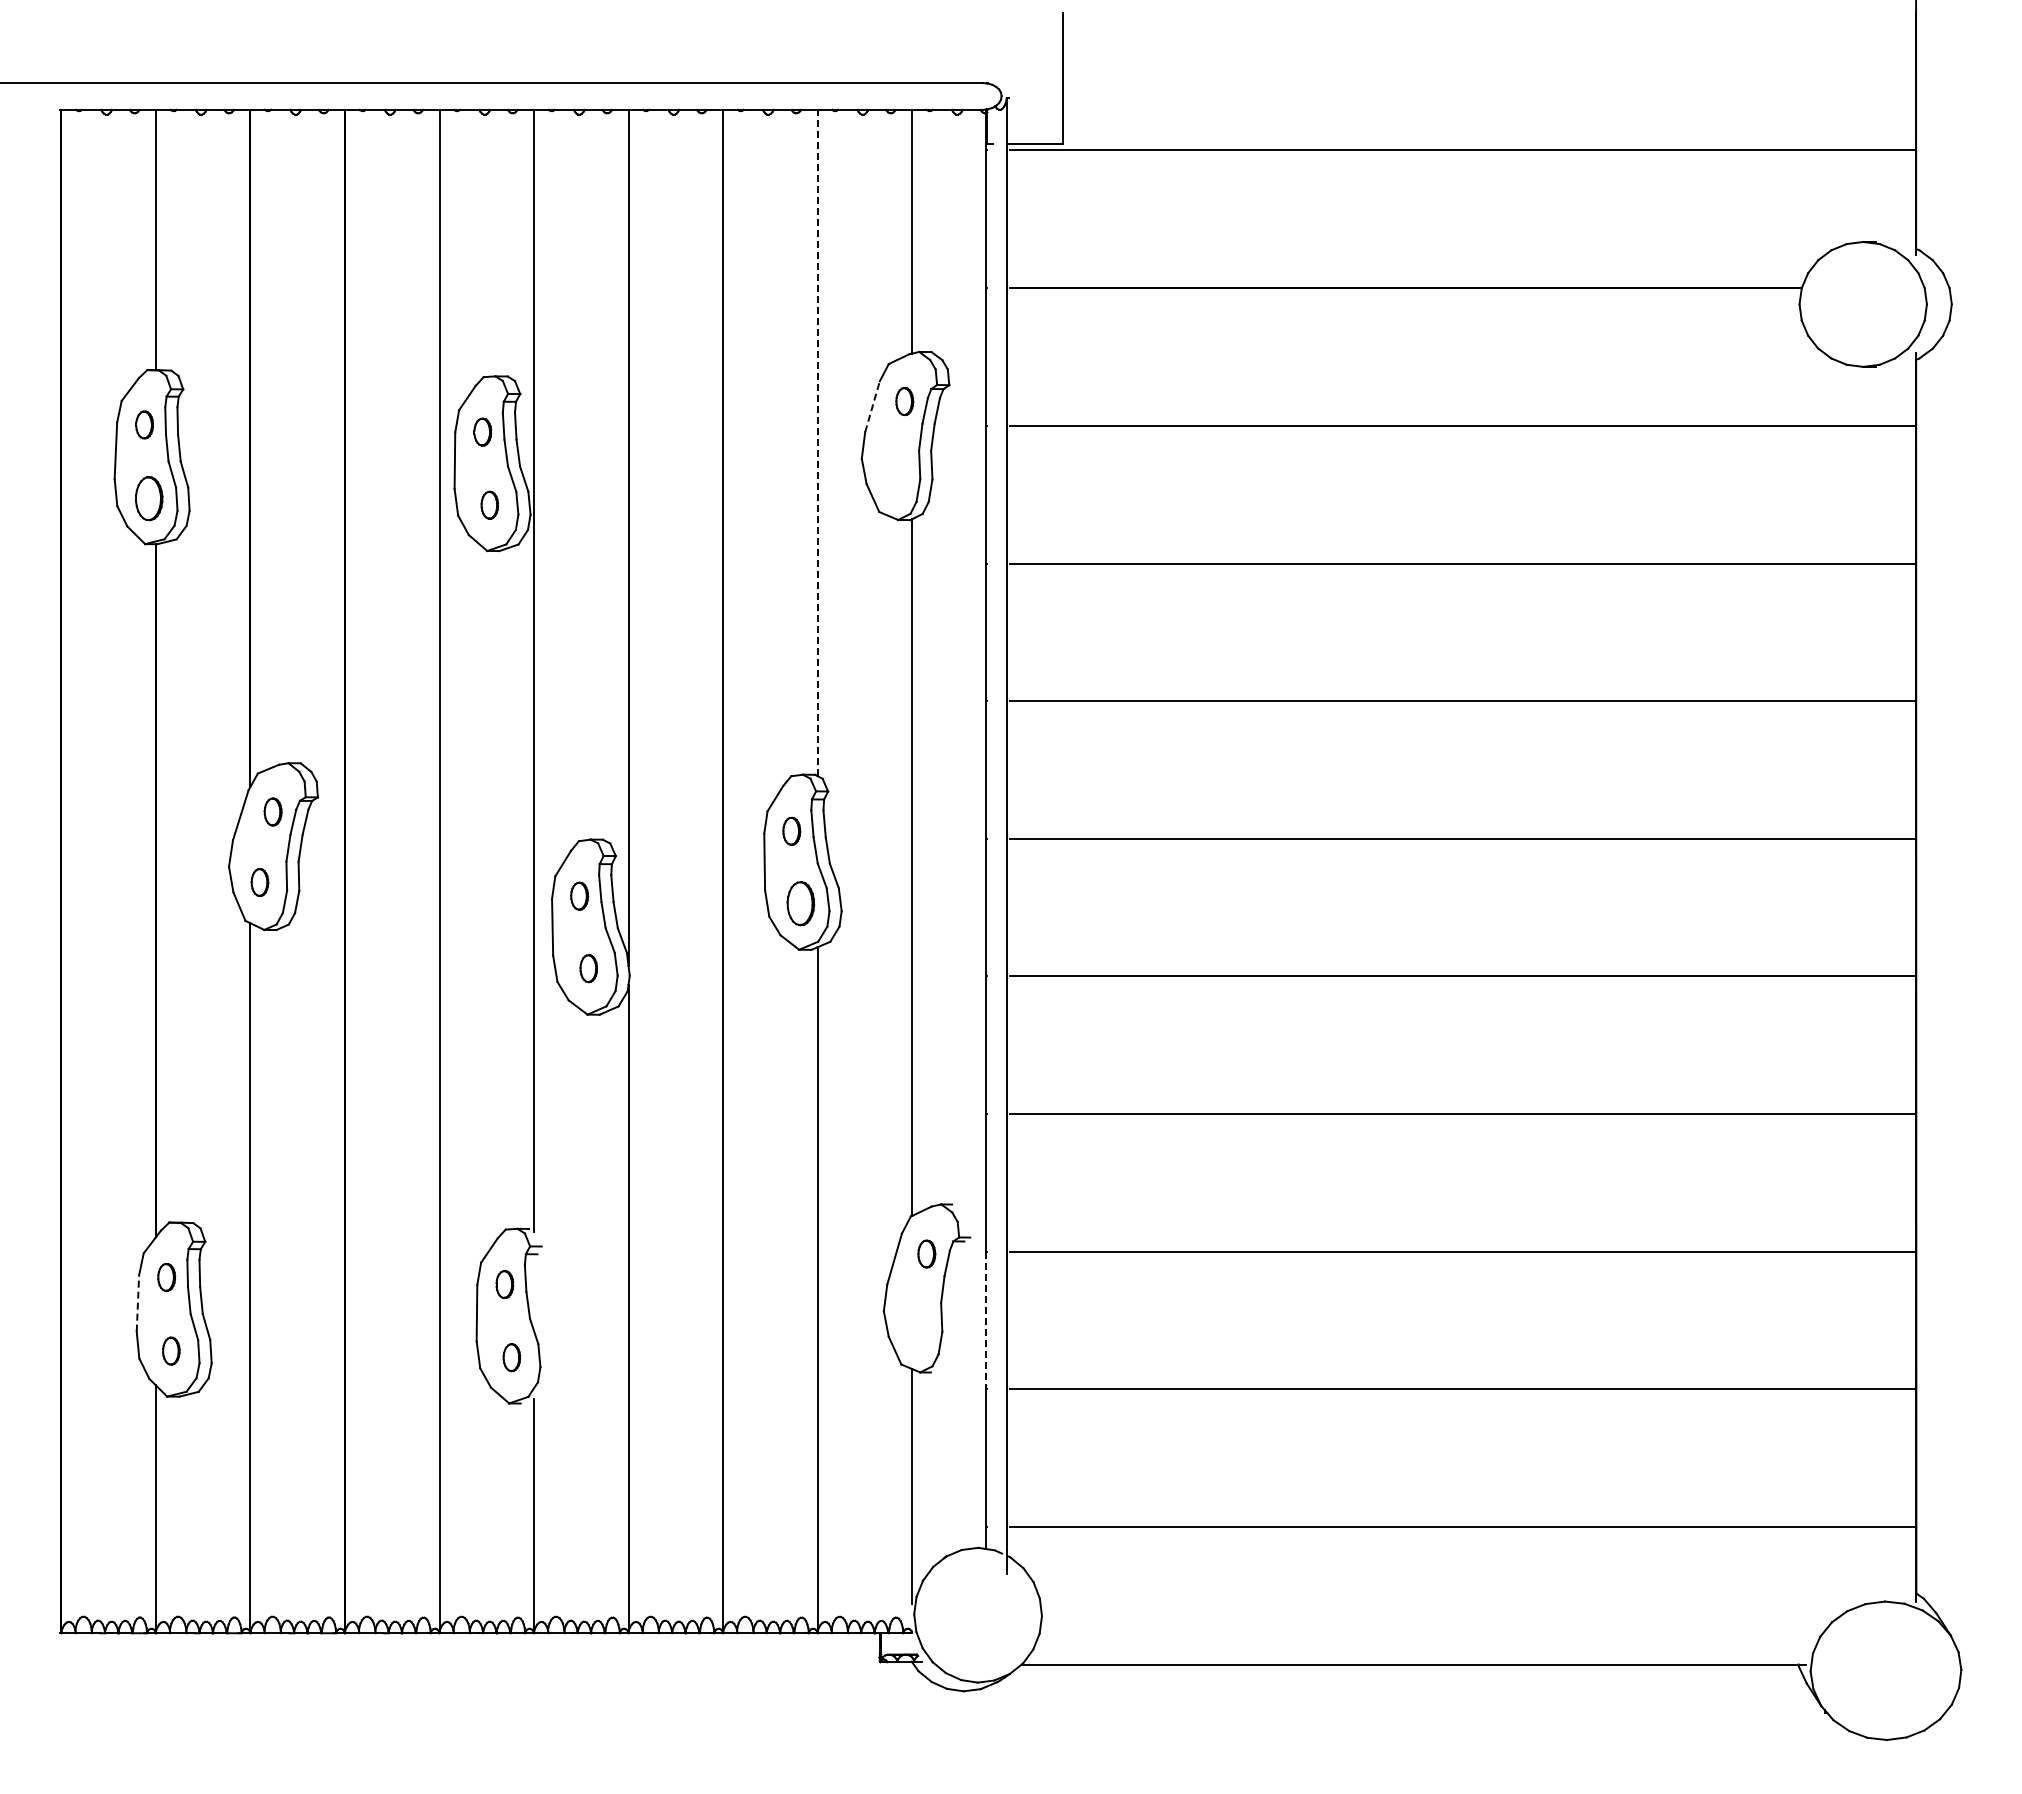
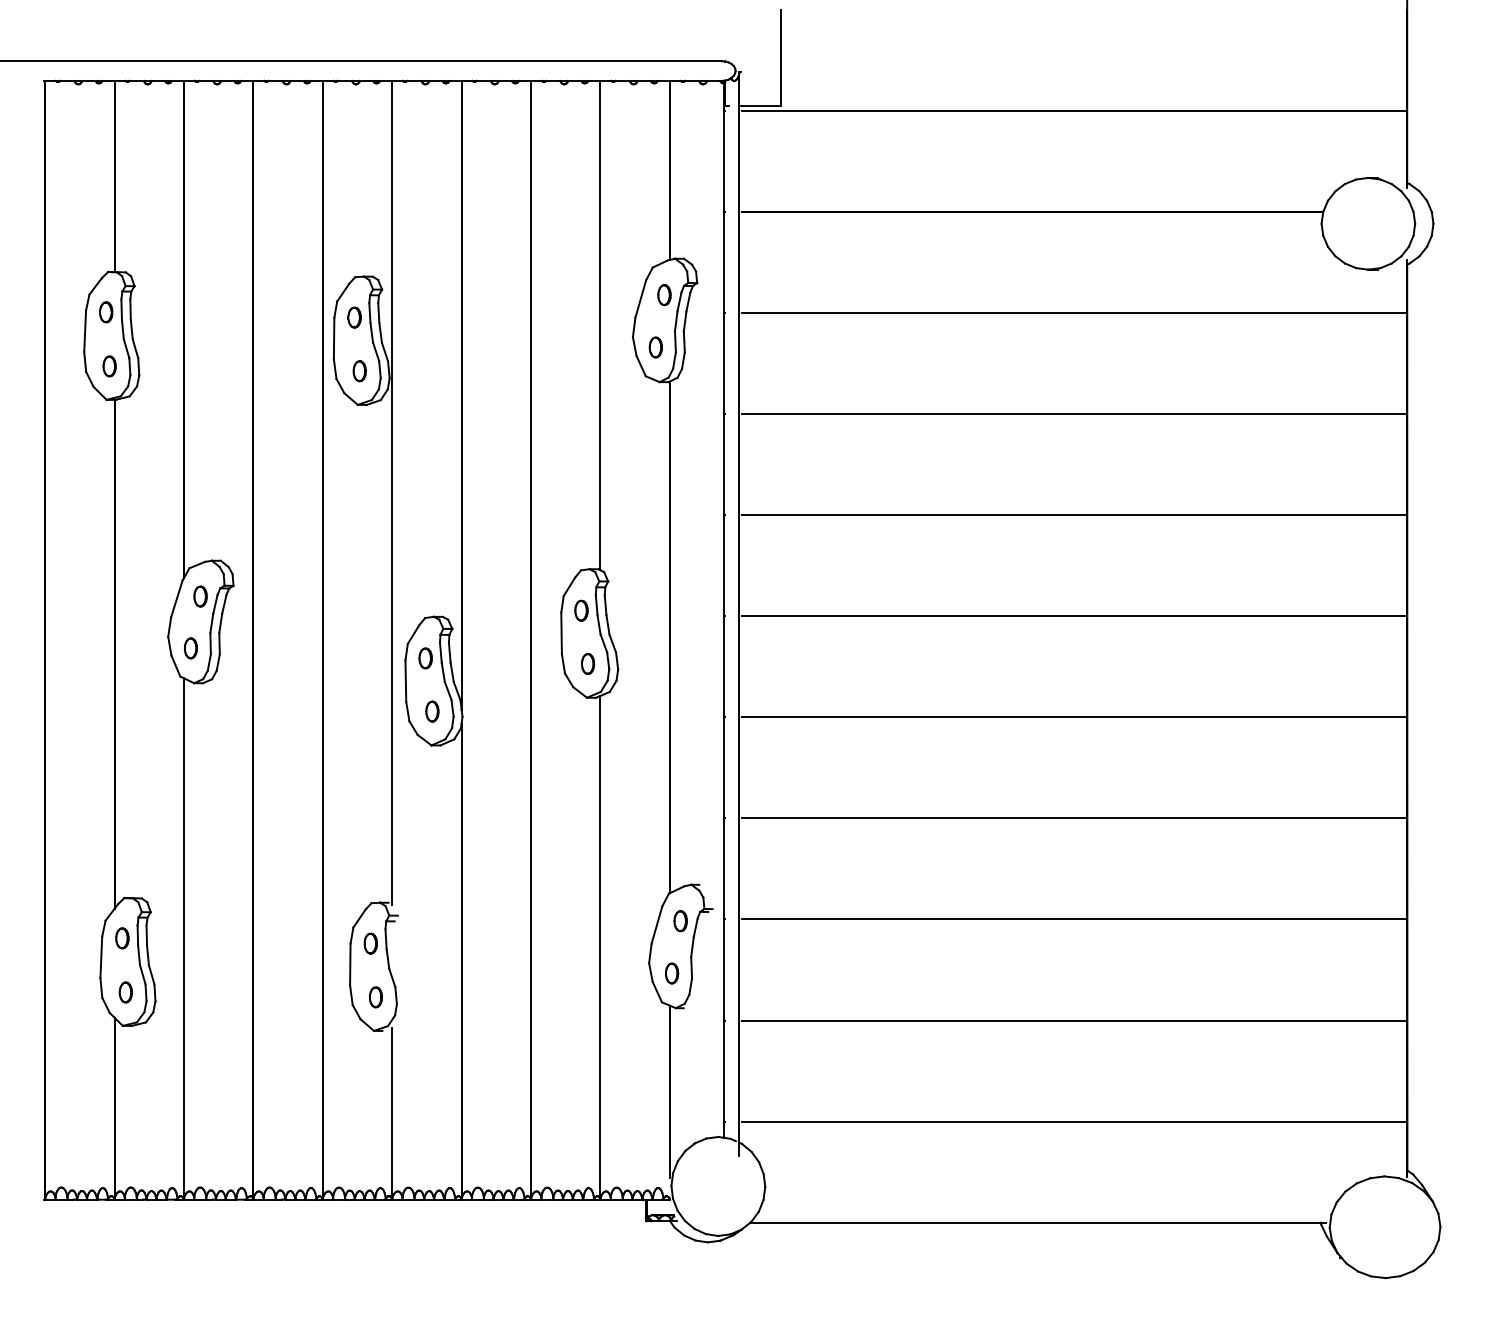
line: (872, 406) -> (640, 298), dashed -> solid
line: (817, 442) -> (600, 325), dashed -> solid
part: (892, 472) -> (655, 347), added
part: (149, 498) -> (109, 366), size x0.62
part: (800, 903) -> (587, 663), size x0.62
line: (137, 1302) -> (101, 956), dashed -> solid
line: (985, 1320) -> (723, 970), dashed -> solid
part: (914, 1324) -> (671, 972), added

